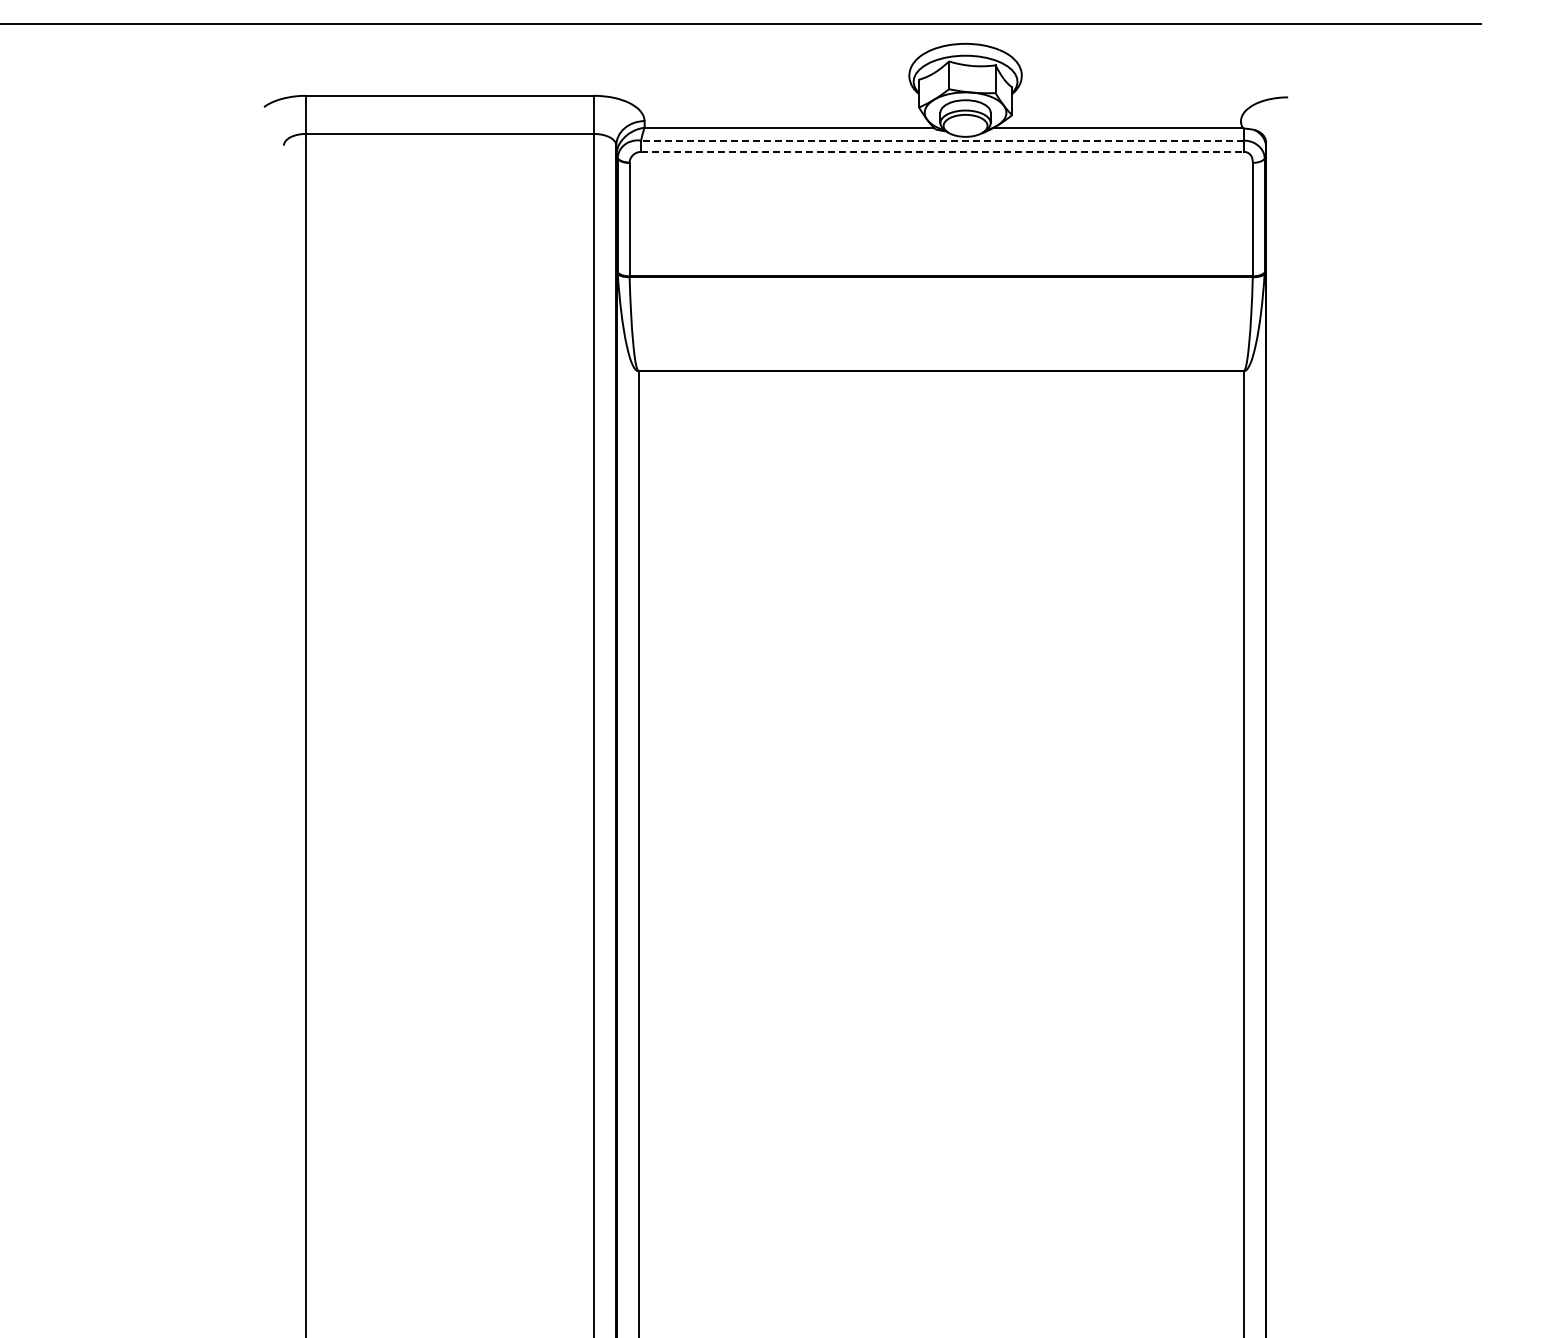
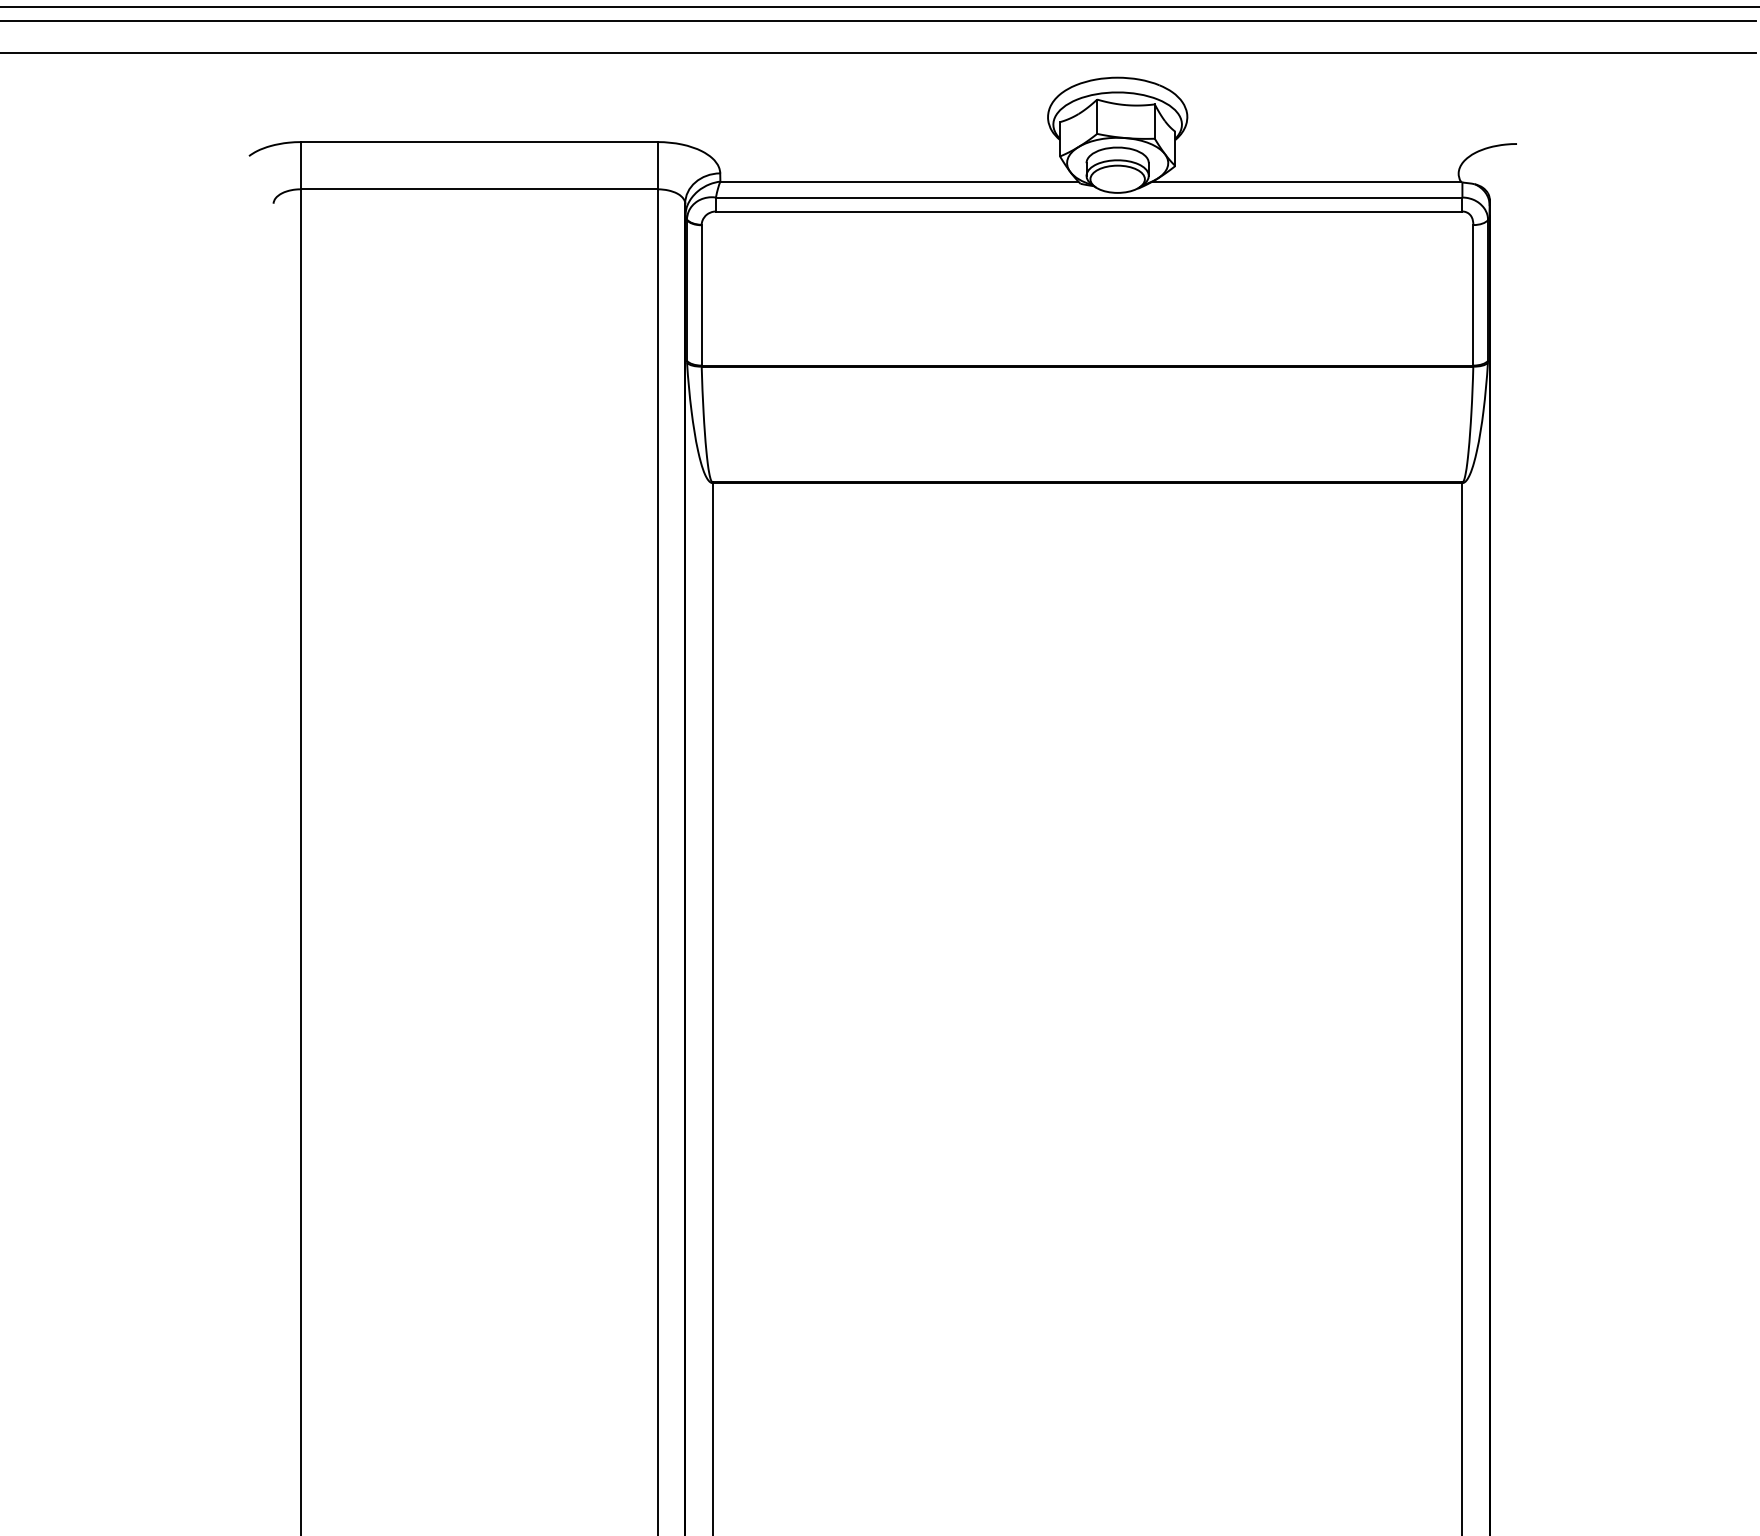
line: (942, 140) -> (1089, 197), dashed -> solid
line: (943, 151) -> (1090, 211), dashed -> solid

